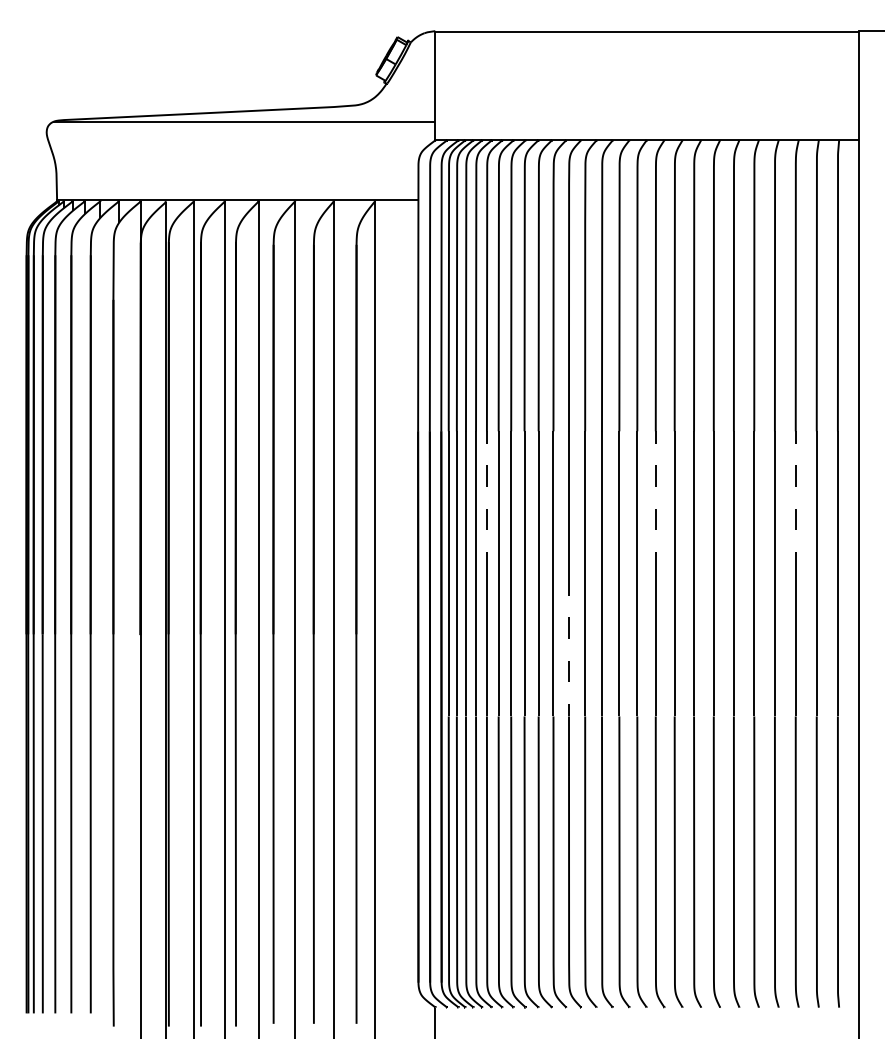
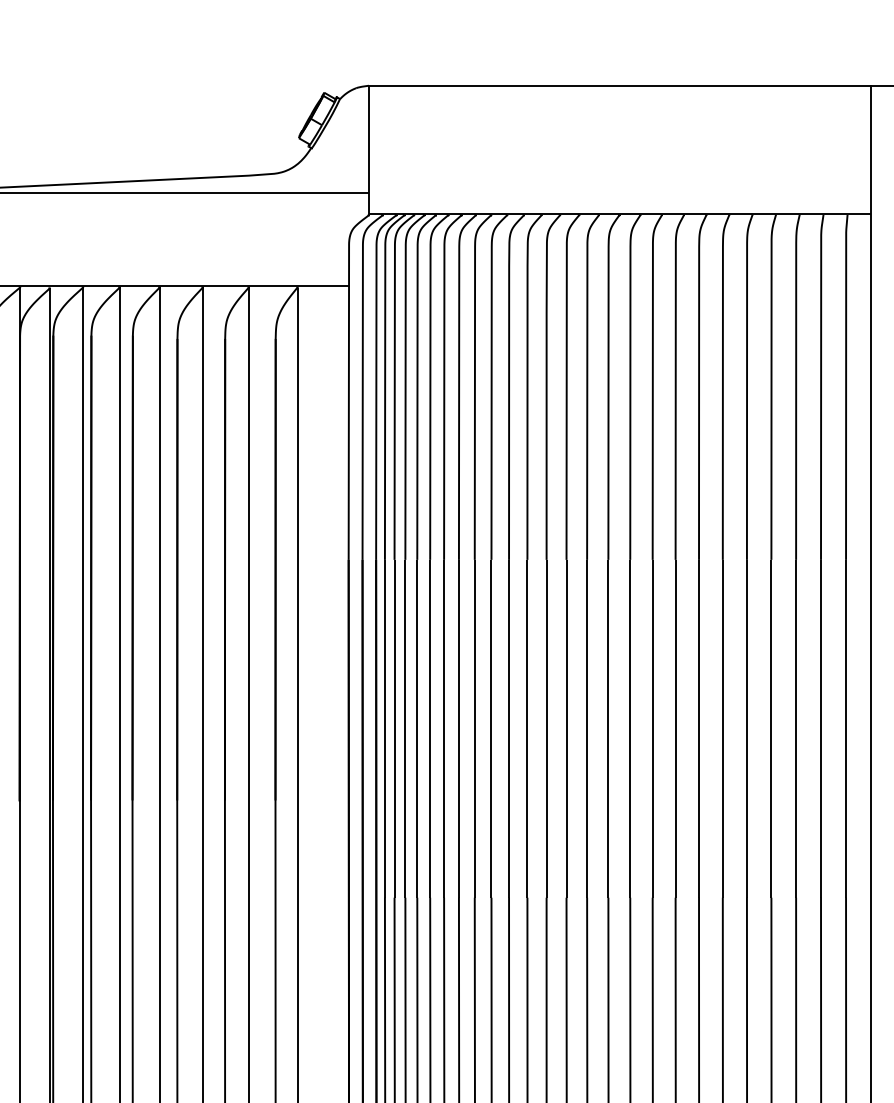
line: (486, 502) -> (429, 644), dashed -> solid
line: (655, 502) -> (629, 644), dashed -> solid
line: (795, 502) -> (795, 644), dashed -> solid
line: (568, 645) -> (526, 813), dashed -> solid

